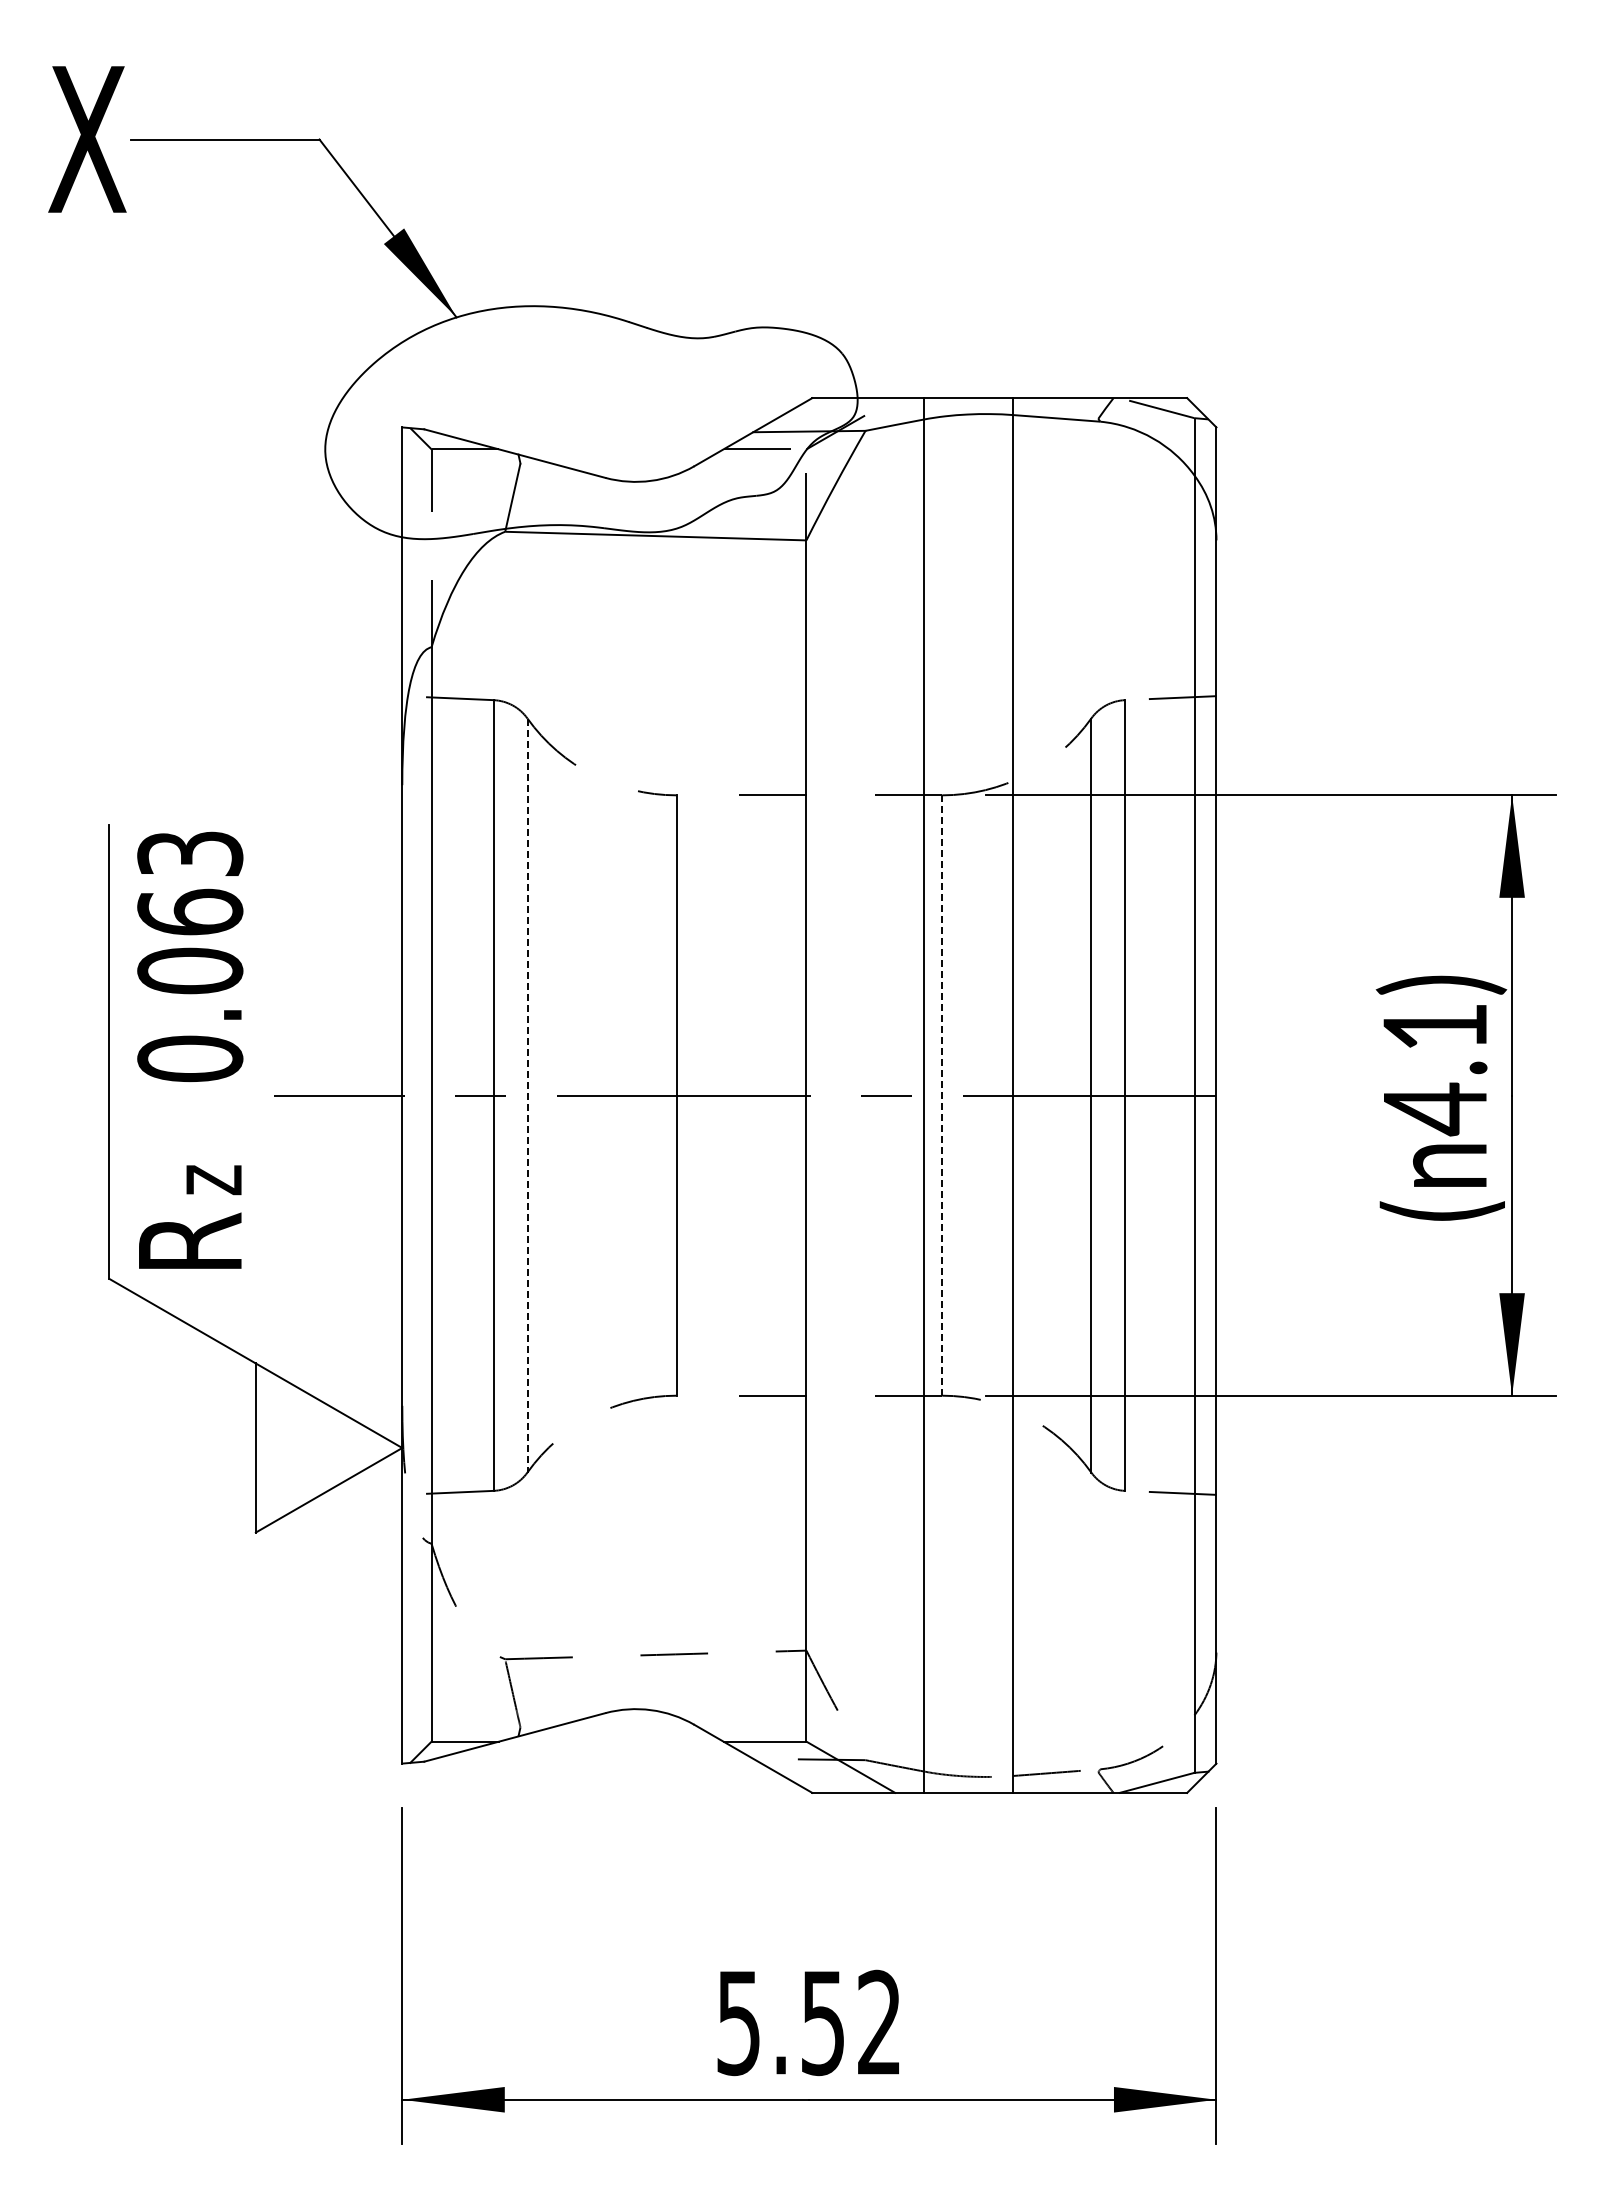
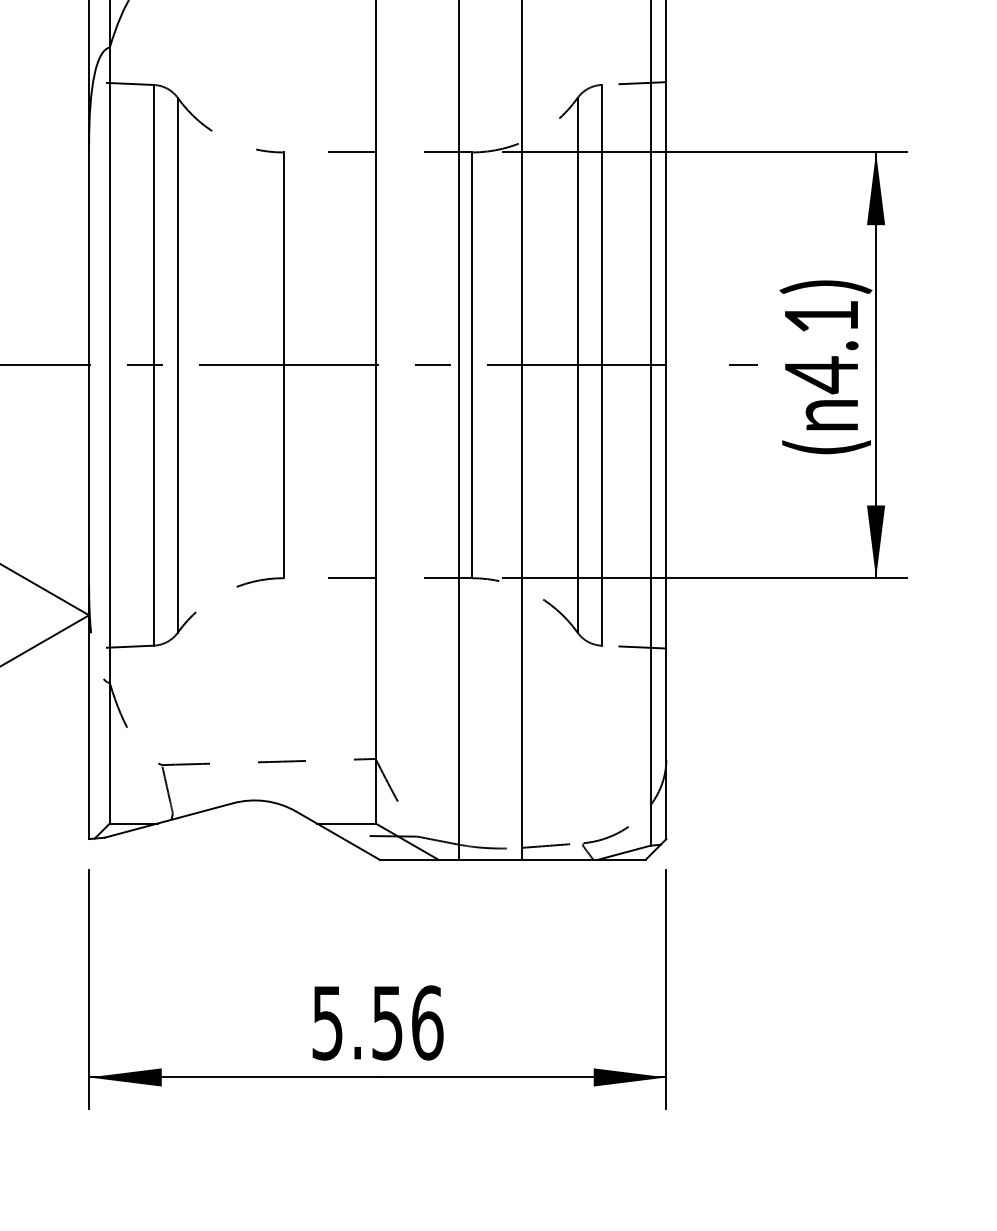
line: (527, 1095) -> (177, 365), dashed -> solid
line: (1324, 1095) -> (743, 365), added
line: (942, 1096) -> (472, 366), dashed -> solid
text: (879, 2022) -> (427, 1022), 5.52 -> 5.56

